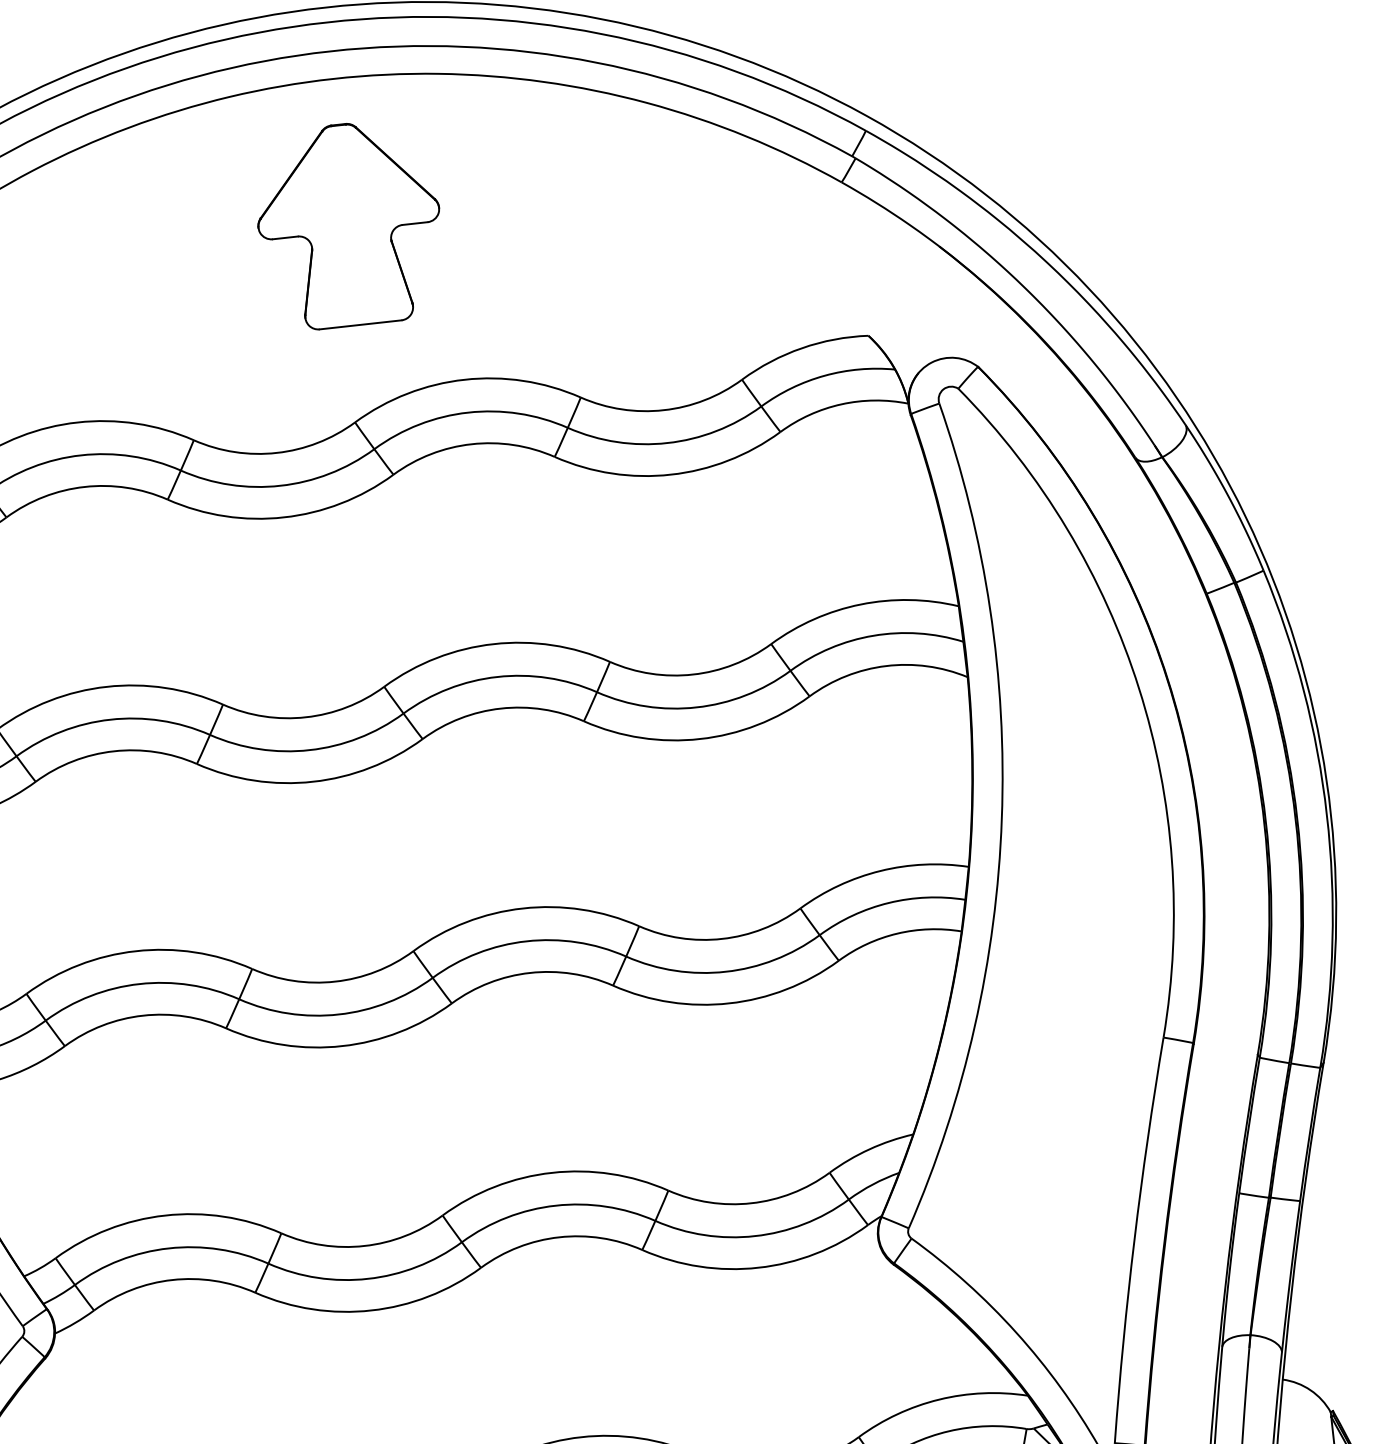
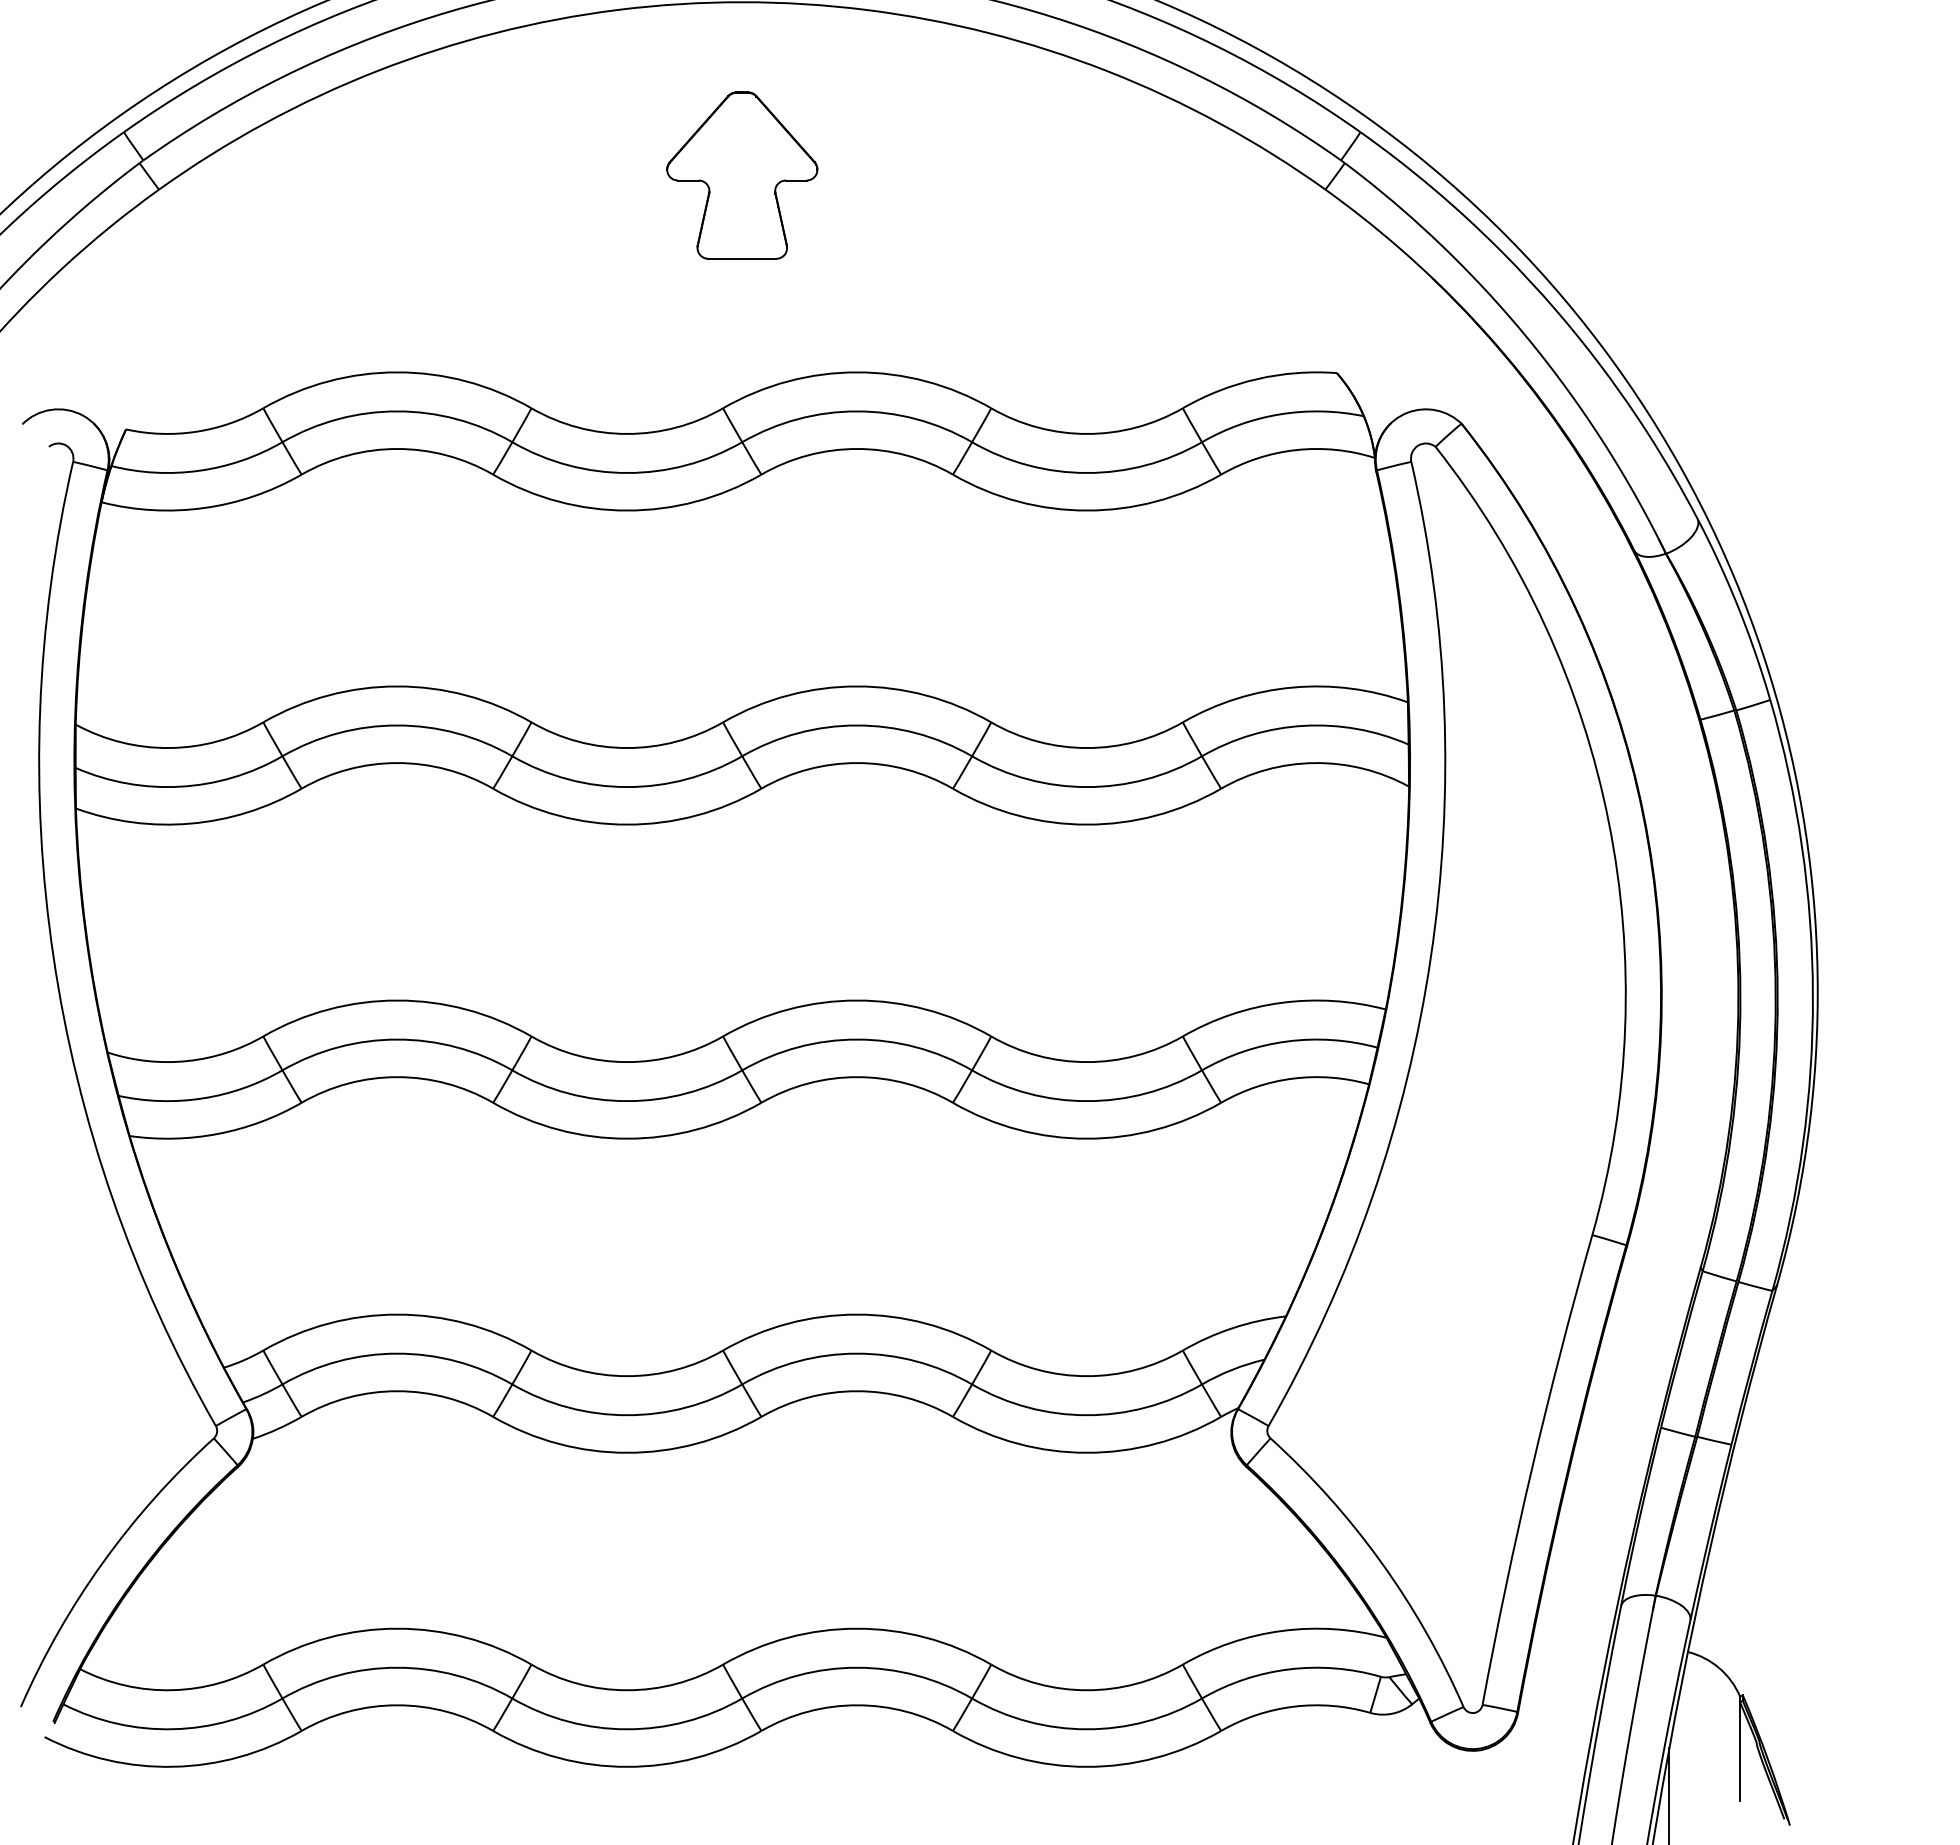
part: (349, 224) -> (742, 175), size x0.7

